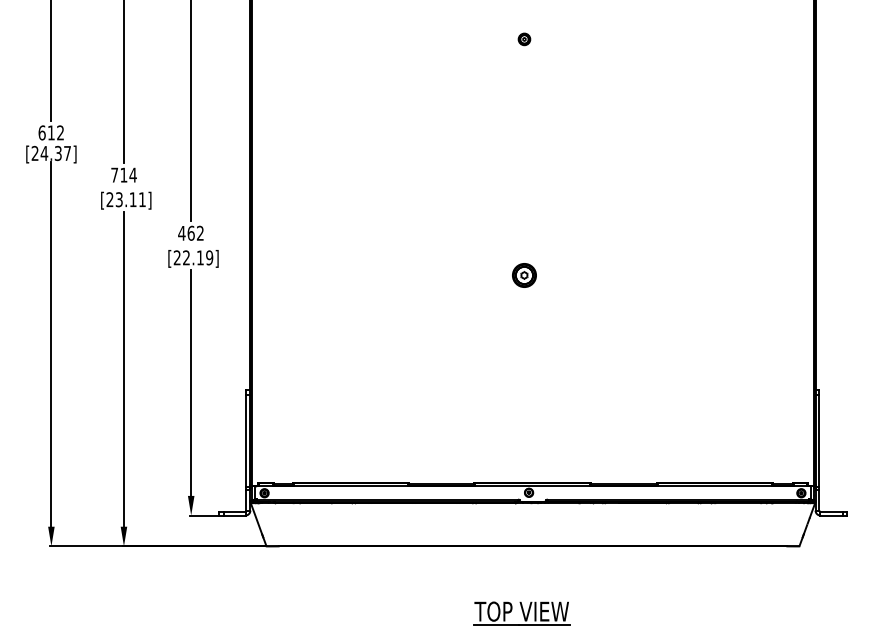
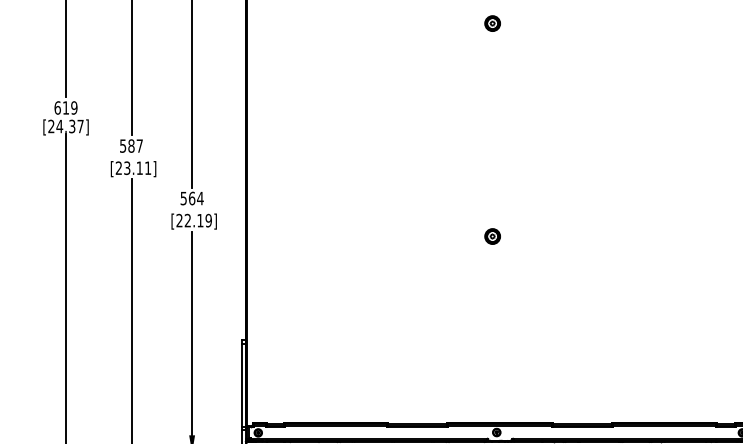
part: (524, 39) -> (492, 23), size x1.43
text: (60, 132) -> (74, 107), 612 -> 619
text: (123, 174) -> (131, 145), 714 -> 587
text: (191, 232) -> (192, 197), 462 -> 564
part: (524, 275) -> (492, 236), size x0.71

